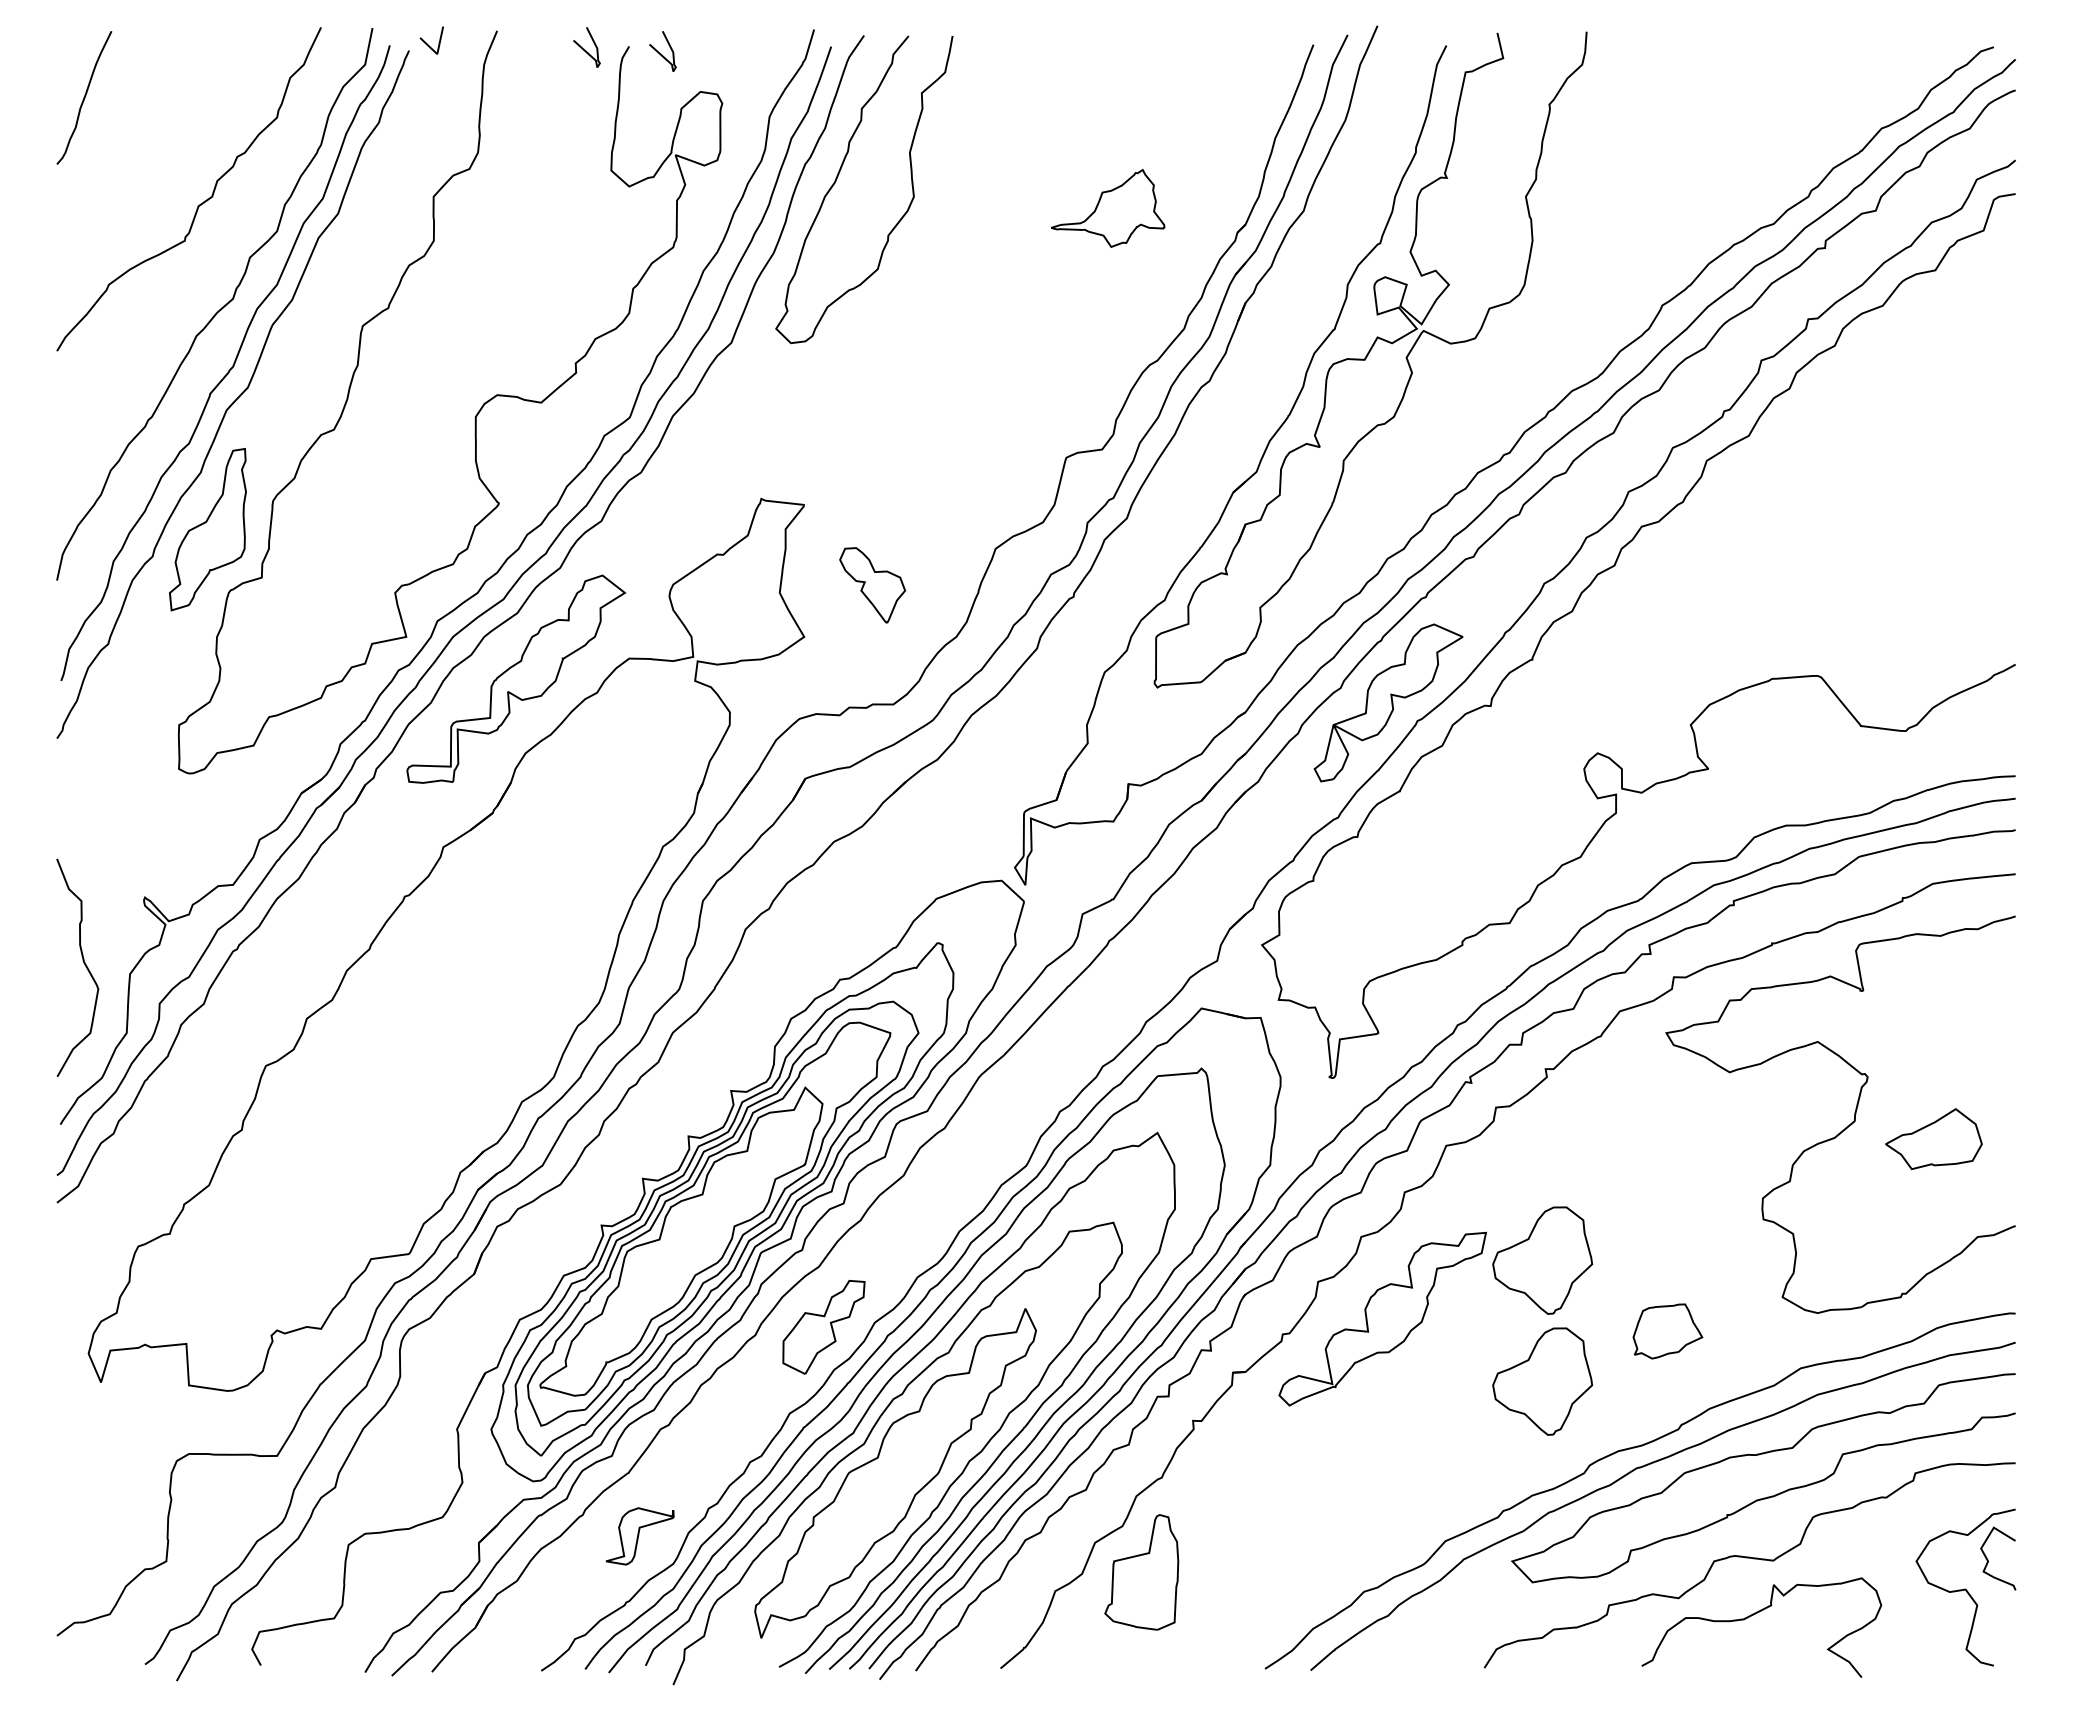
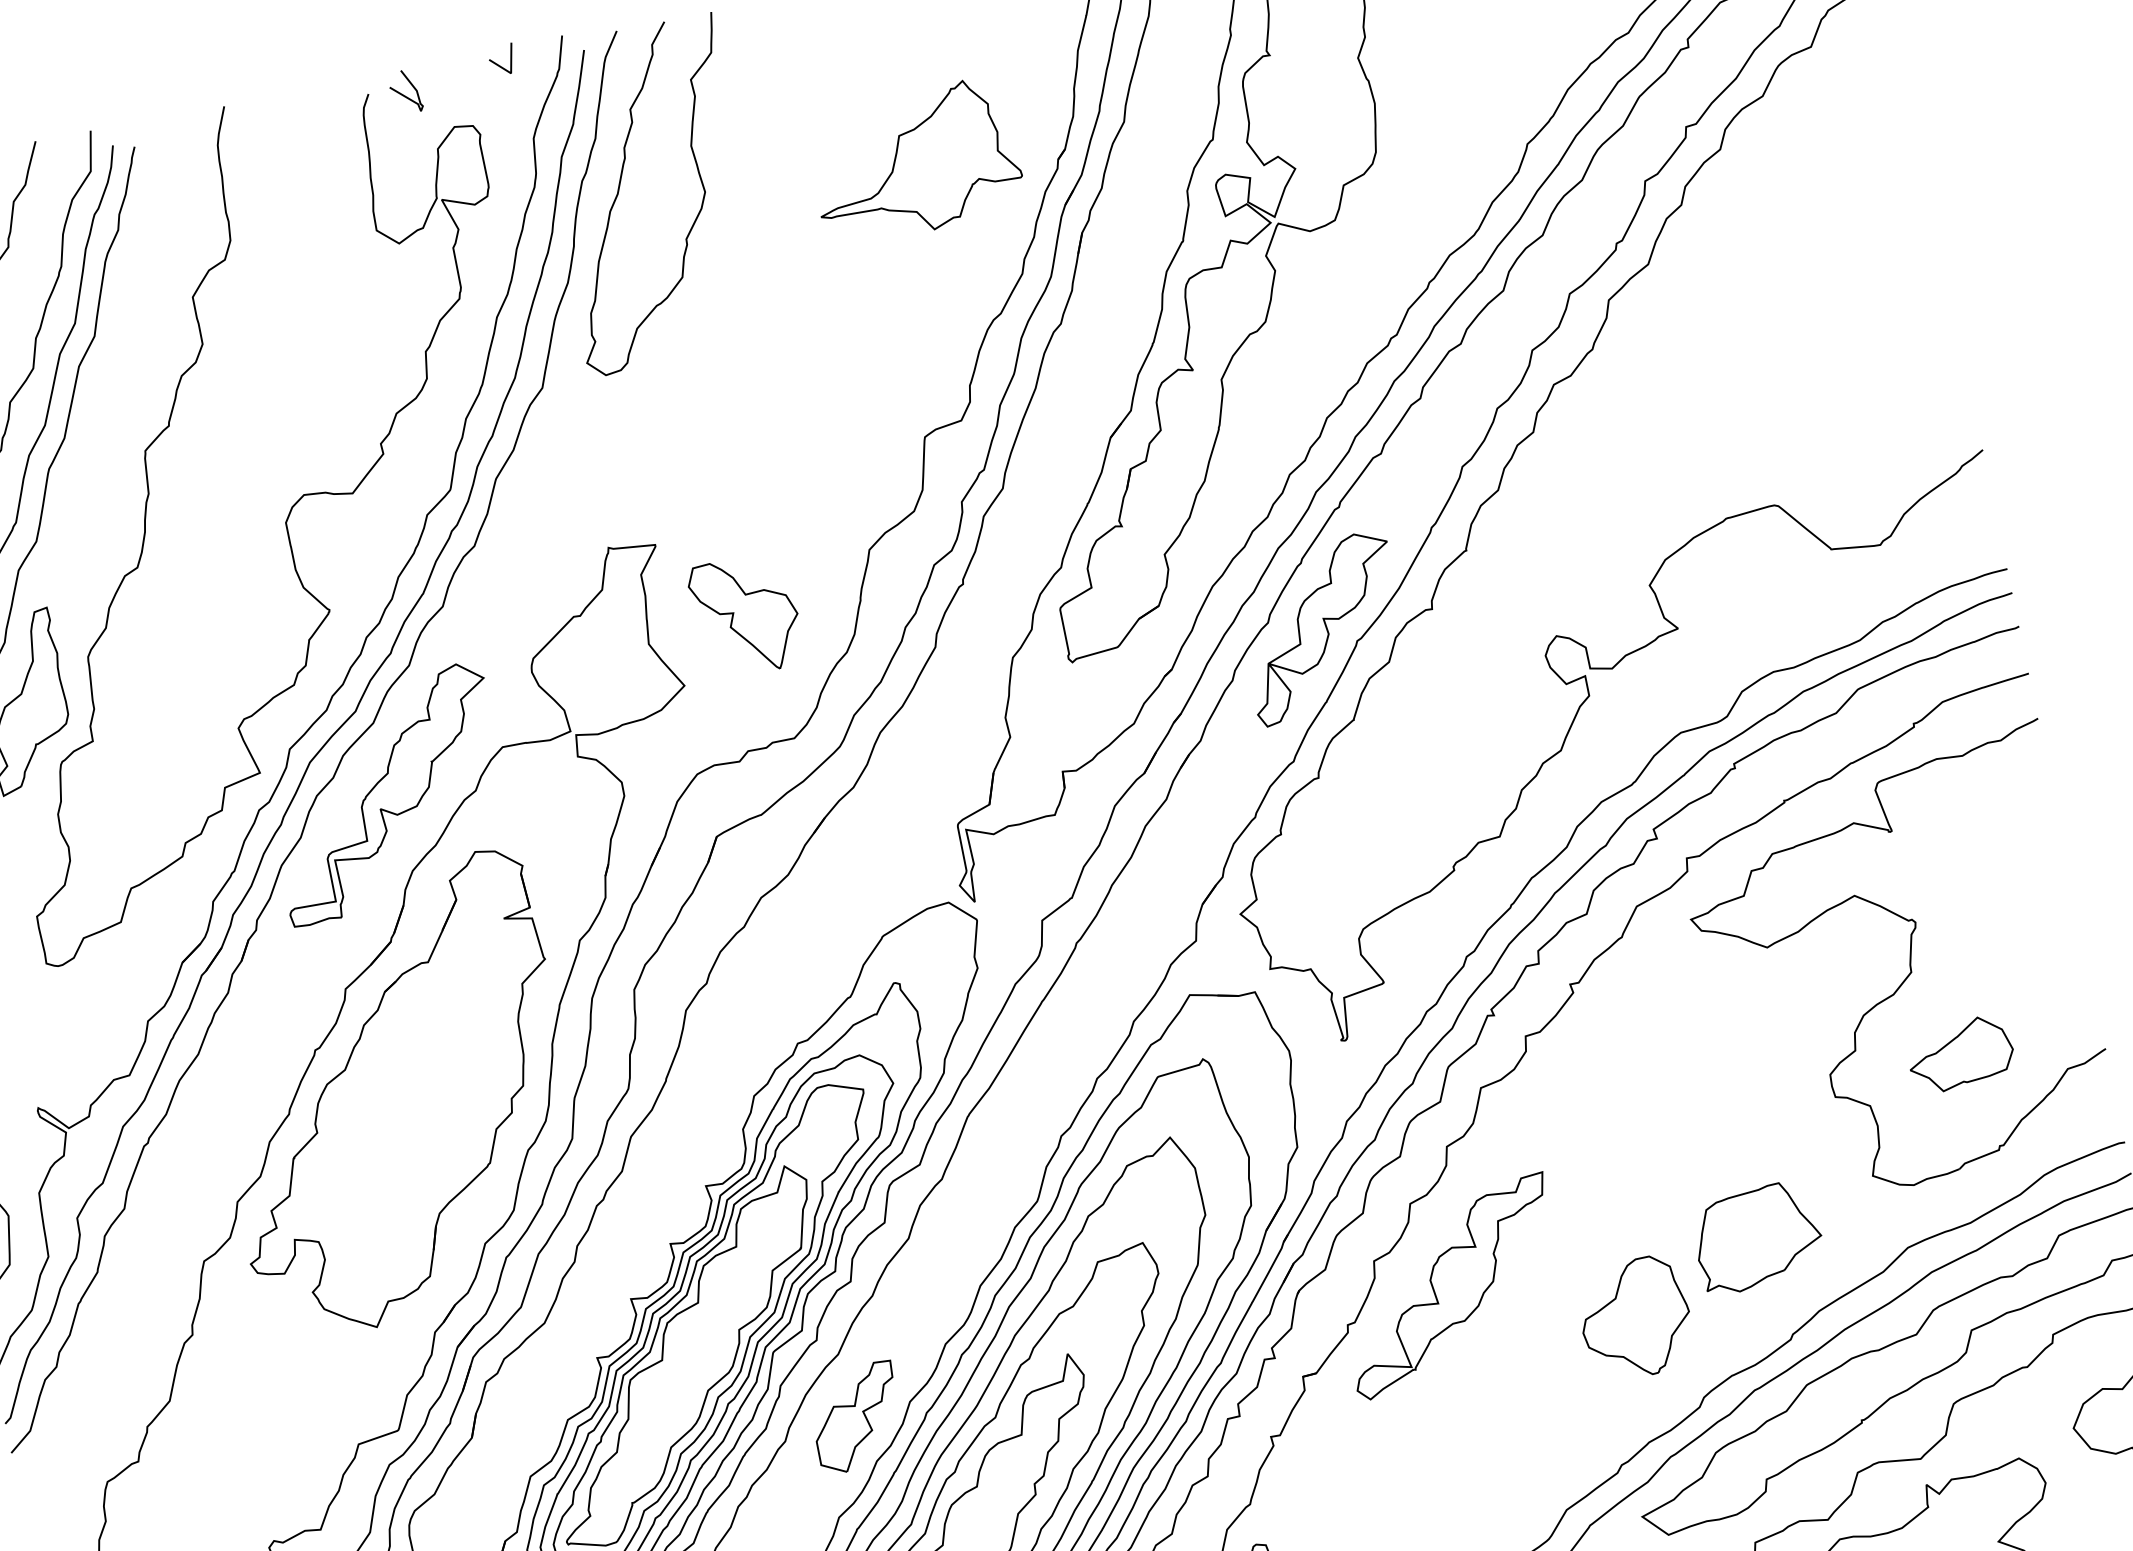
line: (427, 43) -> (498, 64), moved
curve: (585, 49) -> (322, 106), removed
part: (1107, 208) -> (914, 162), size x1.67
part: (872, 585) -> (746, 615), size x1.43
part: (467, 952) -> (394, 1096), added
part: (1933, 1139) -> (1960, 1054), moved
part: (1542, 1260) -> (1608, 1189), removed
part: (1667, 1331) -> (1757, 1237), size x1.67

